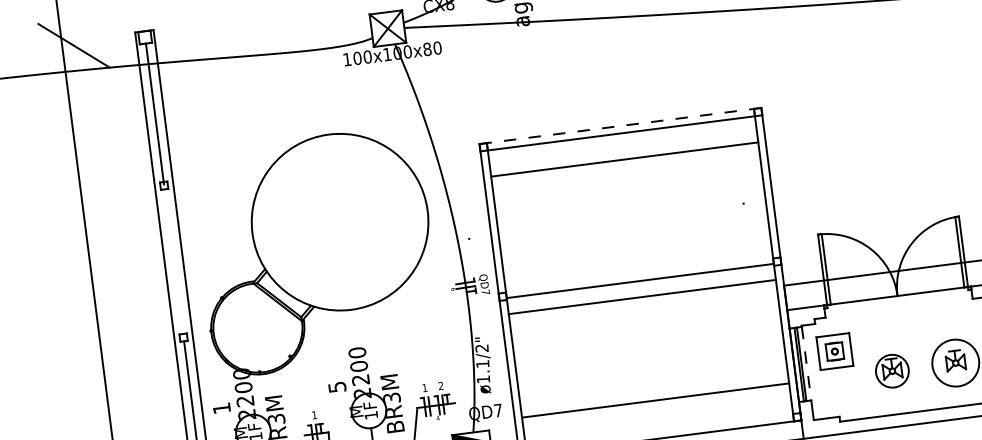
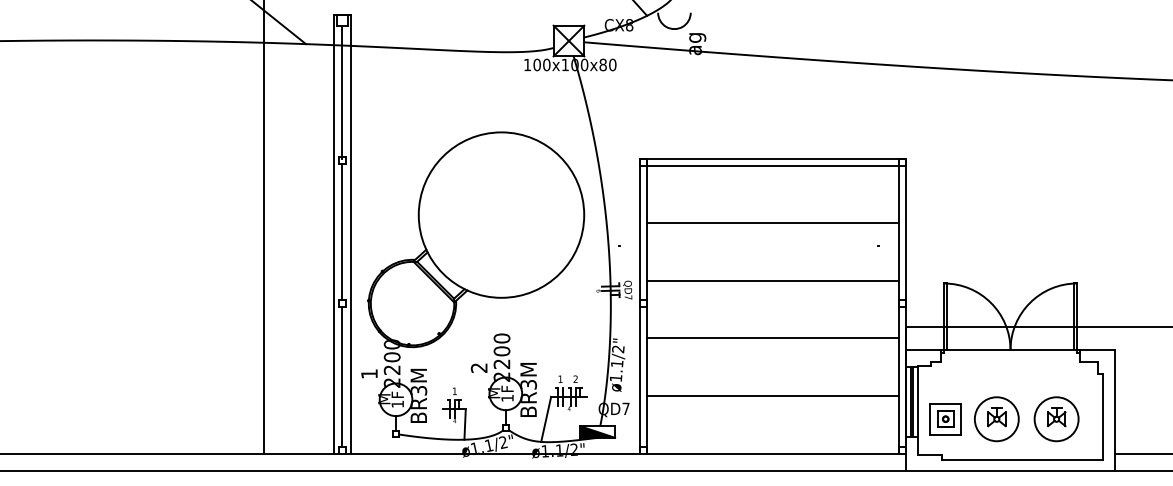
line: (619, 126) -> (772, 159), dashed -> solid
line: (624, 159) -> (773, 222), moved
line: (173, 261) -> (342, 231), added
line: (640, 281) -> (773, 338), moved
line: (642, 296) -> (773, 280), moved
part: (834, 351) -> (945, 419), moved
line: (806, 364) -> (917, 402), dashed -> solid
circle: (892, 371) -> (996, 419), size x1.43
text: (336, 386) -> (478, 367), 5 -> 2
line: (655, 400) -> (773, 396), moved

